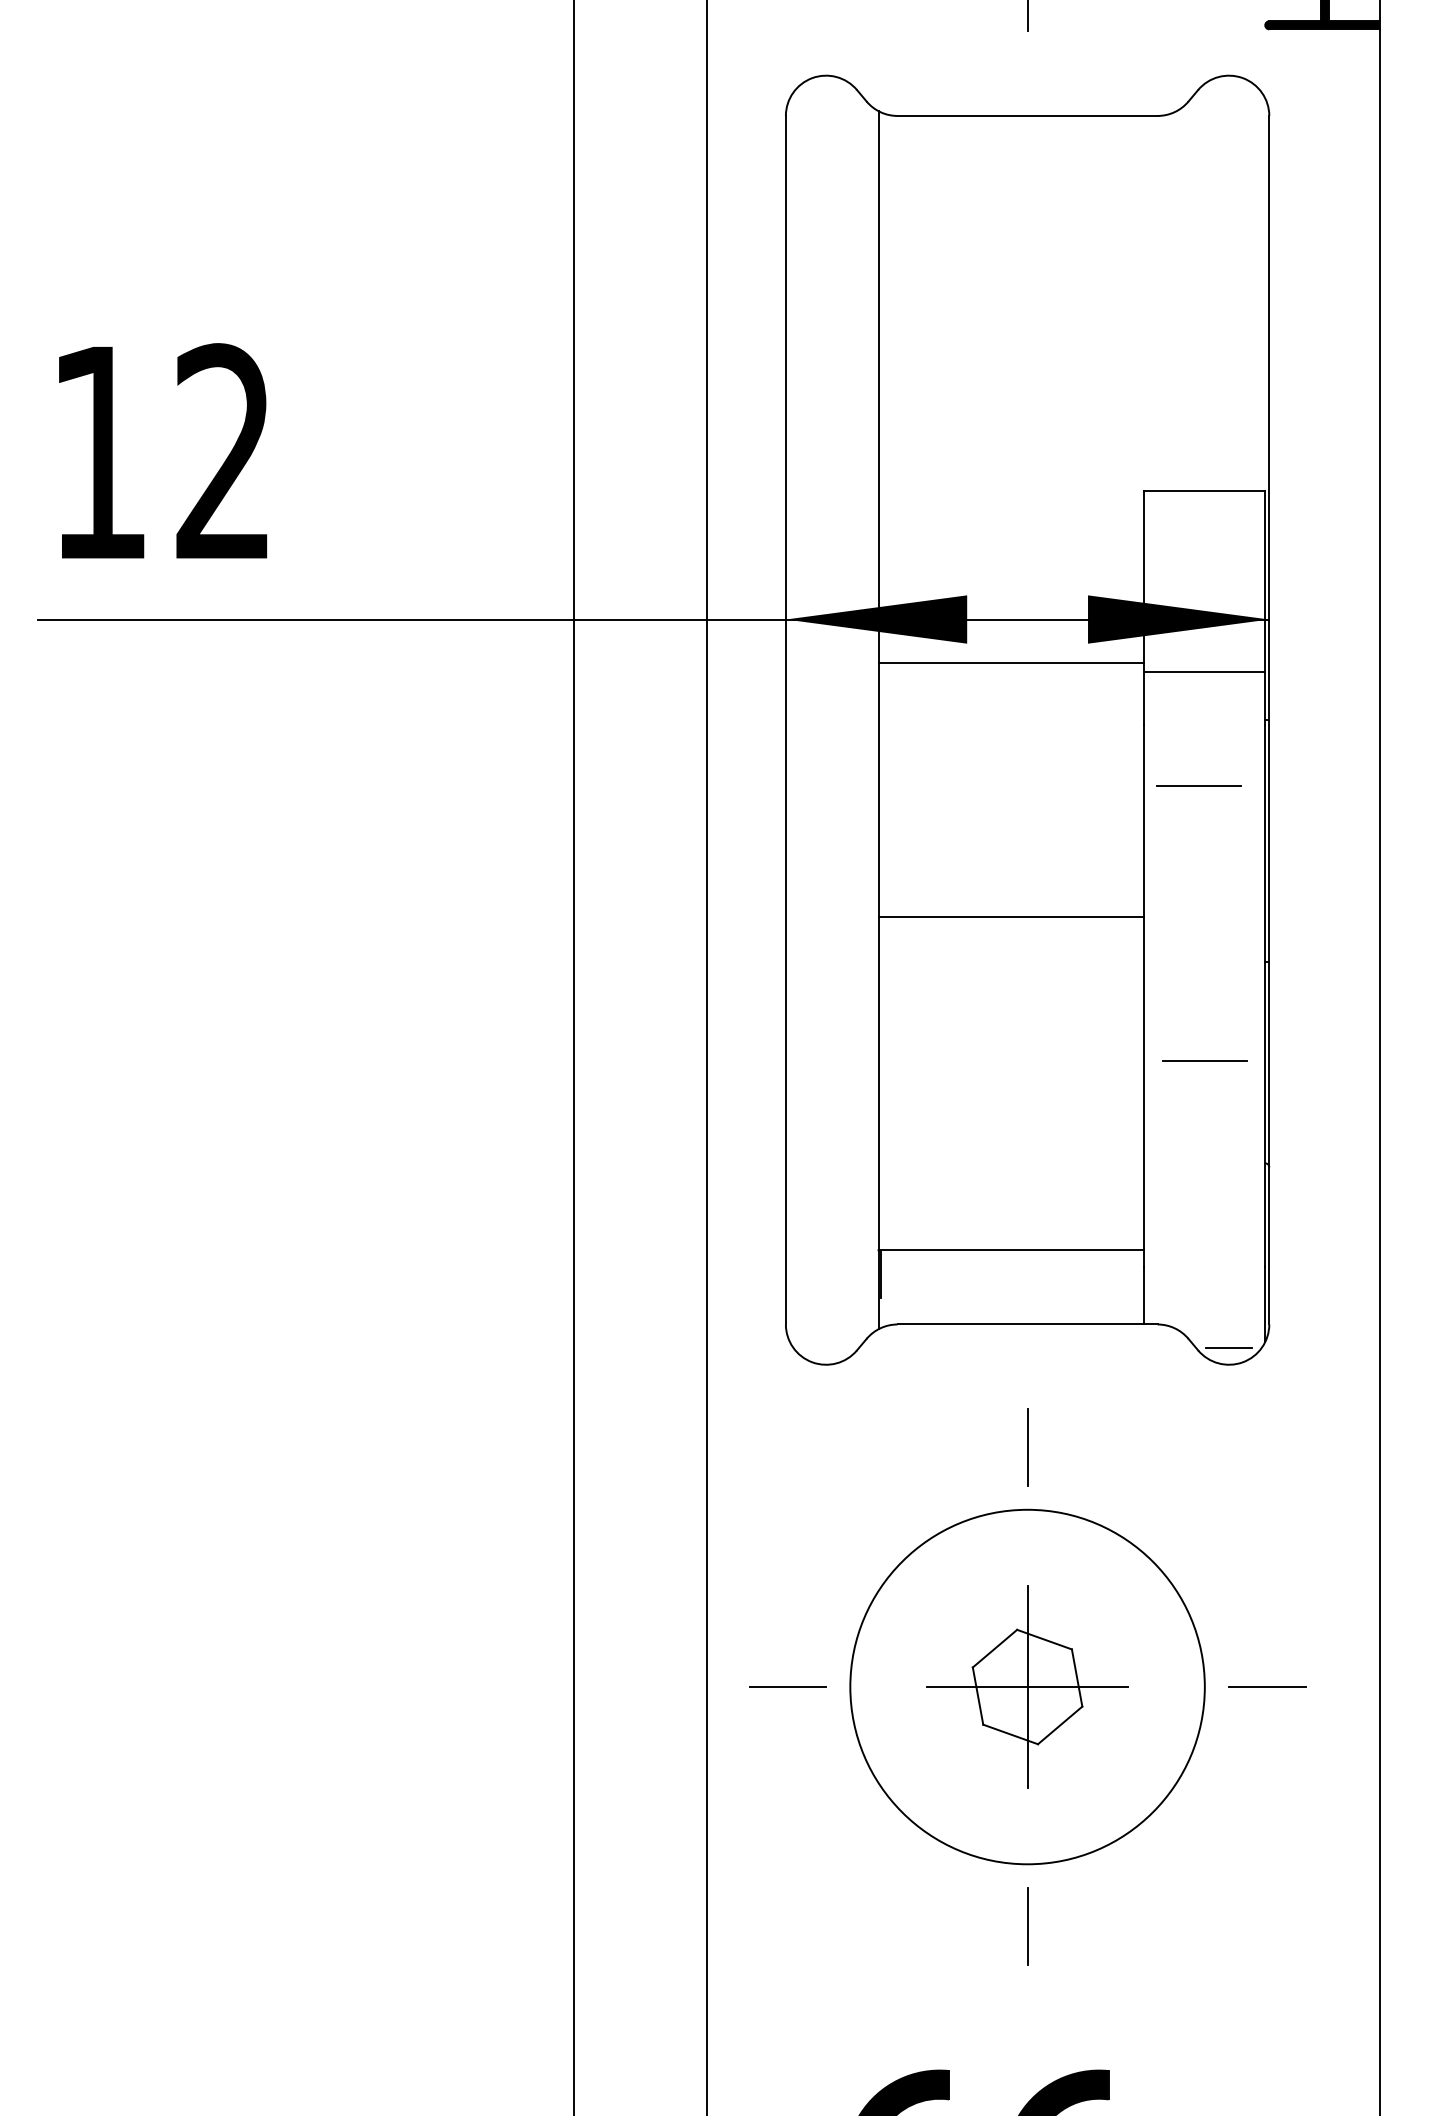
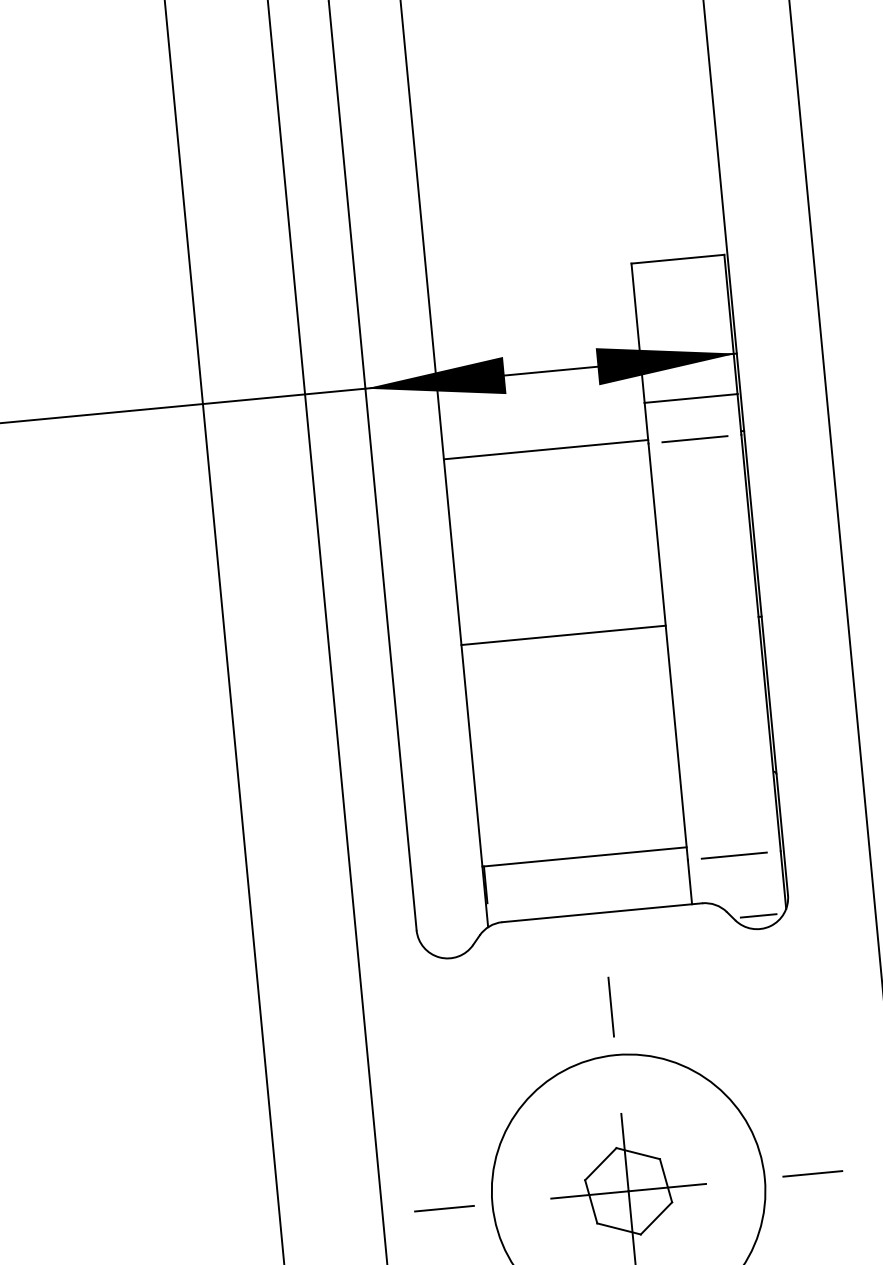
line: (1011, 663) -> (546, 449), moved
line: (1198, 785) -> (694, 438), moved
line: (1011, 916) -> (563, 635), moved
line: (1204, 1060) -> (734, 855), moved

